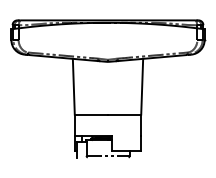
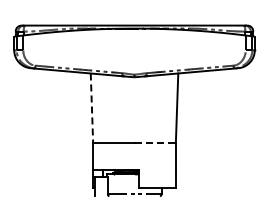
line: (73, 86) -> (91, 108), solid -> dashed
line: (124, 114) -> (155, 142), solid -> dashed

